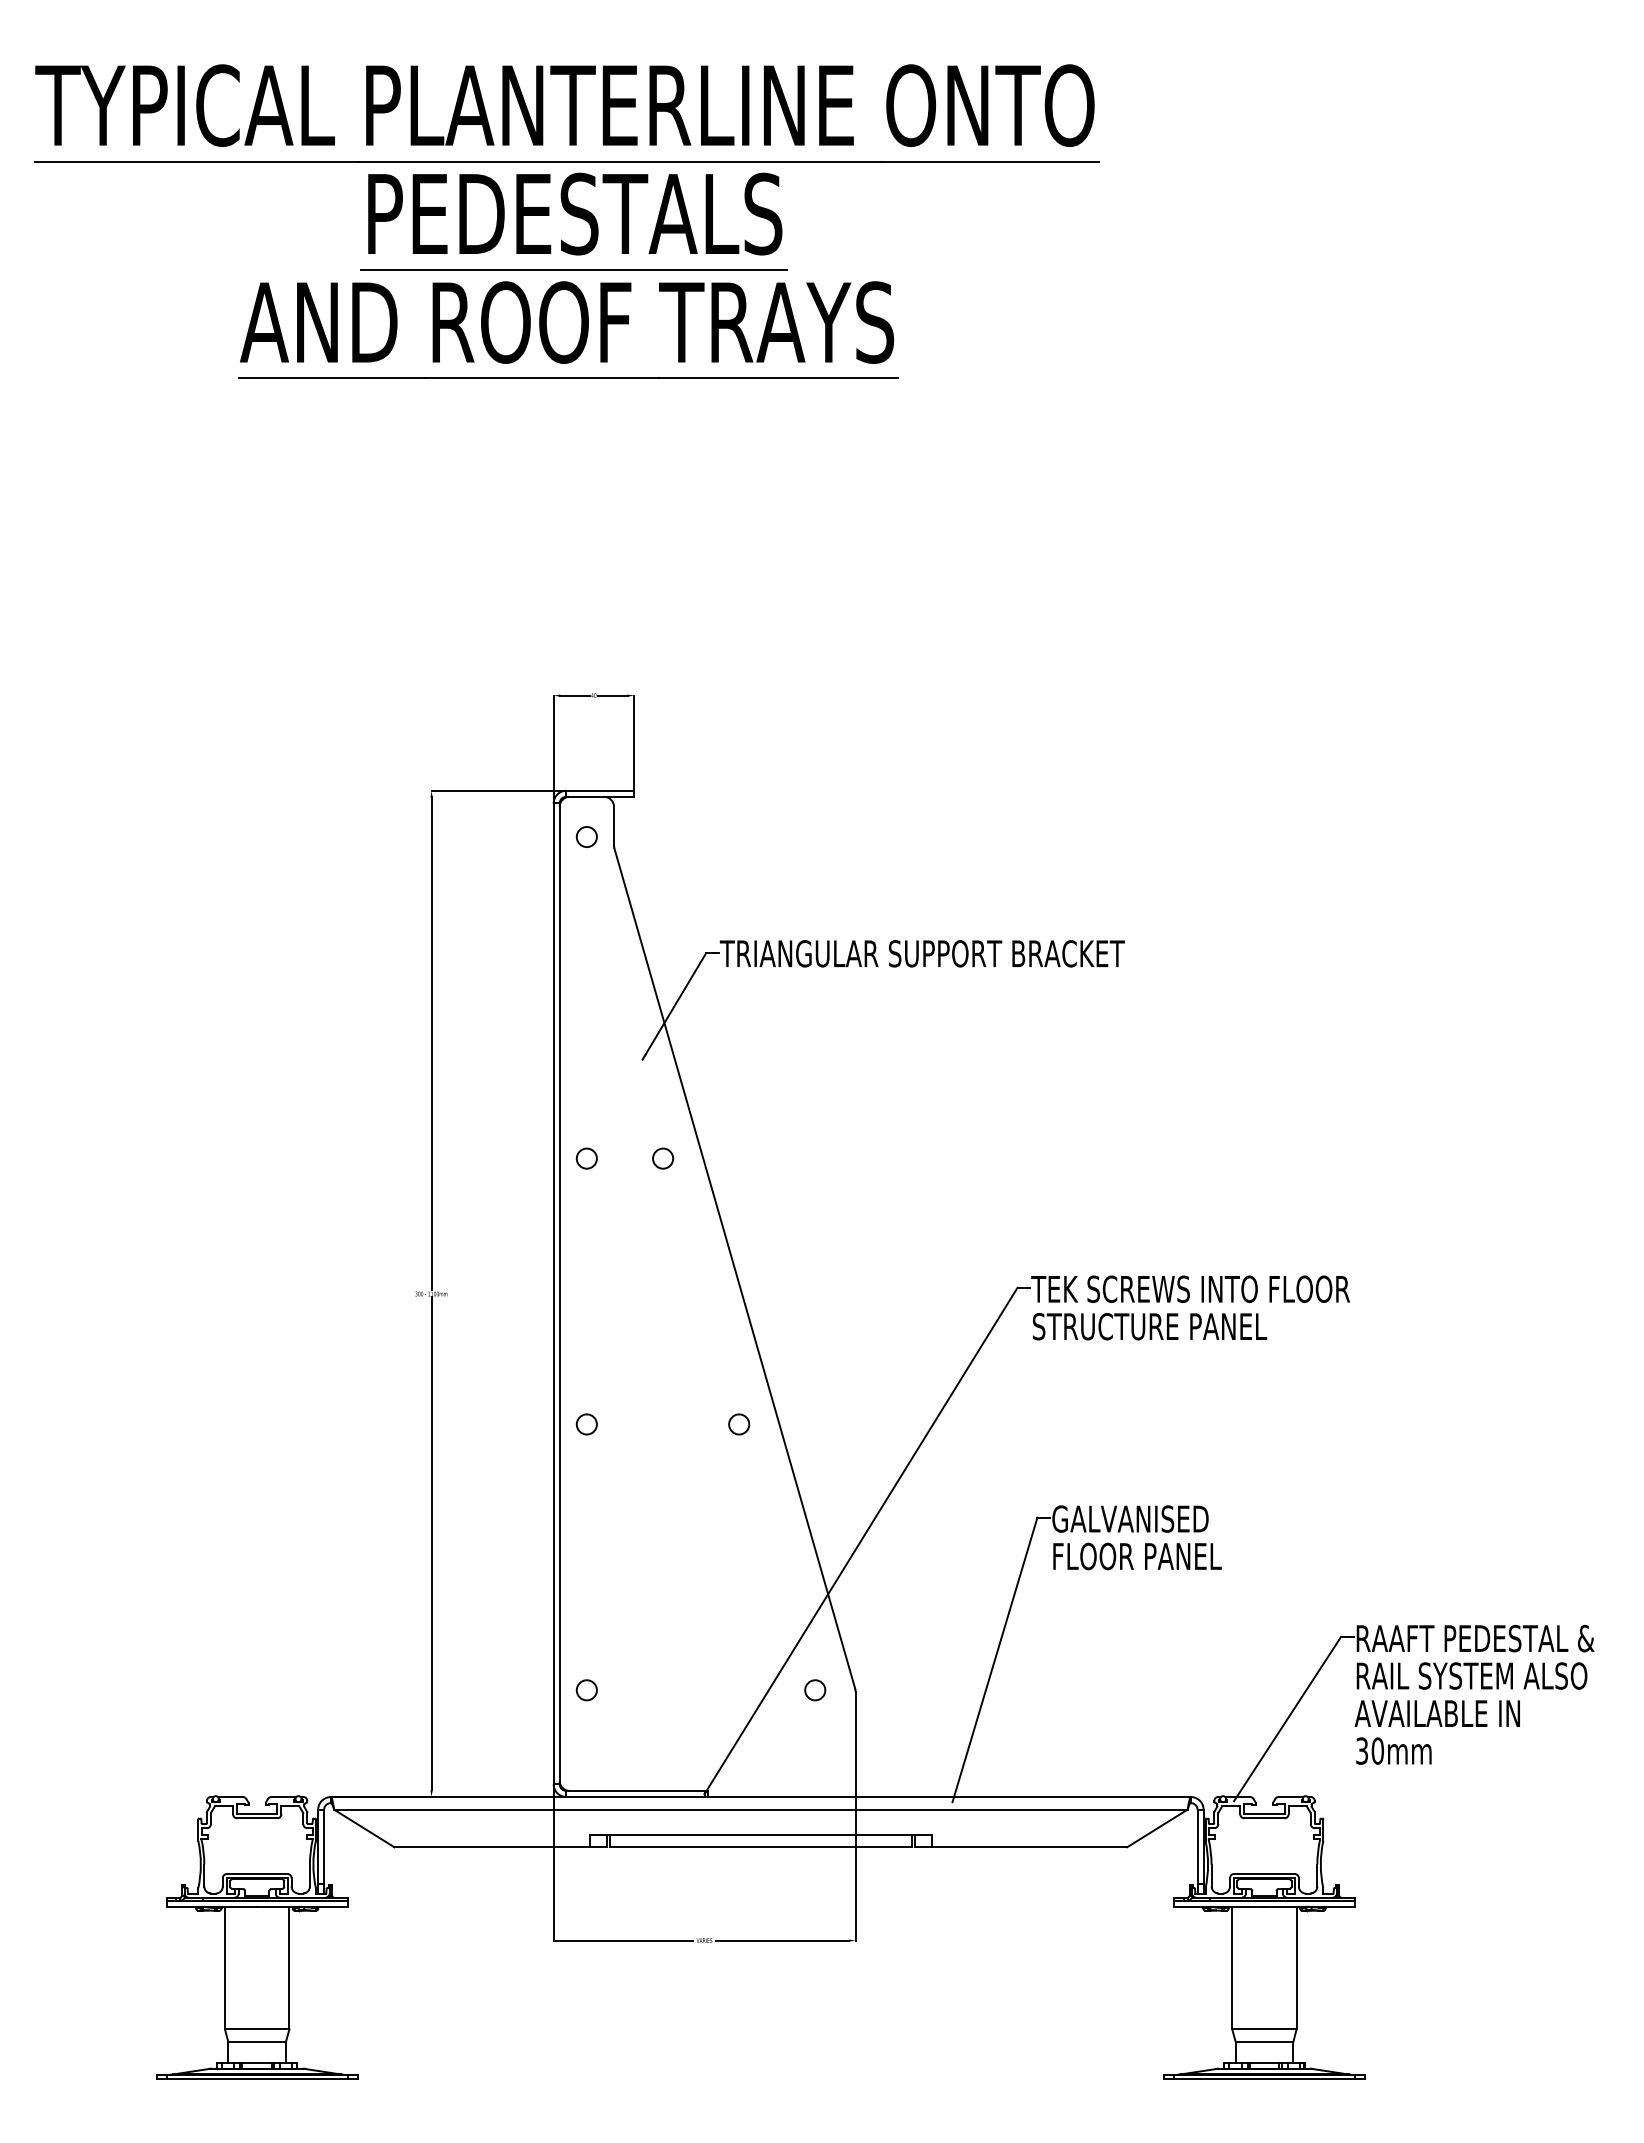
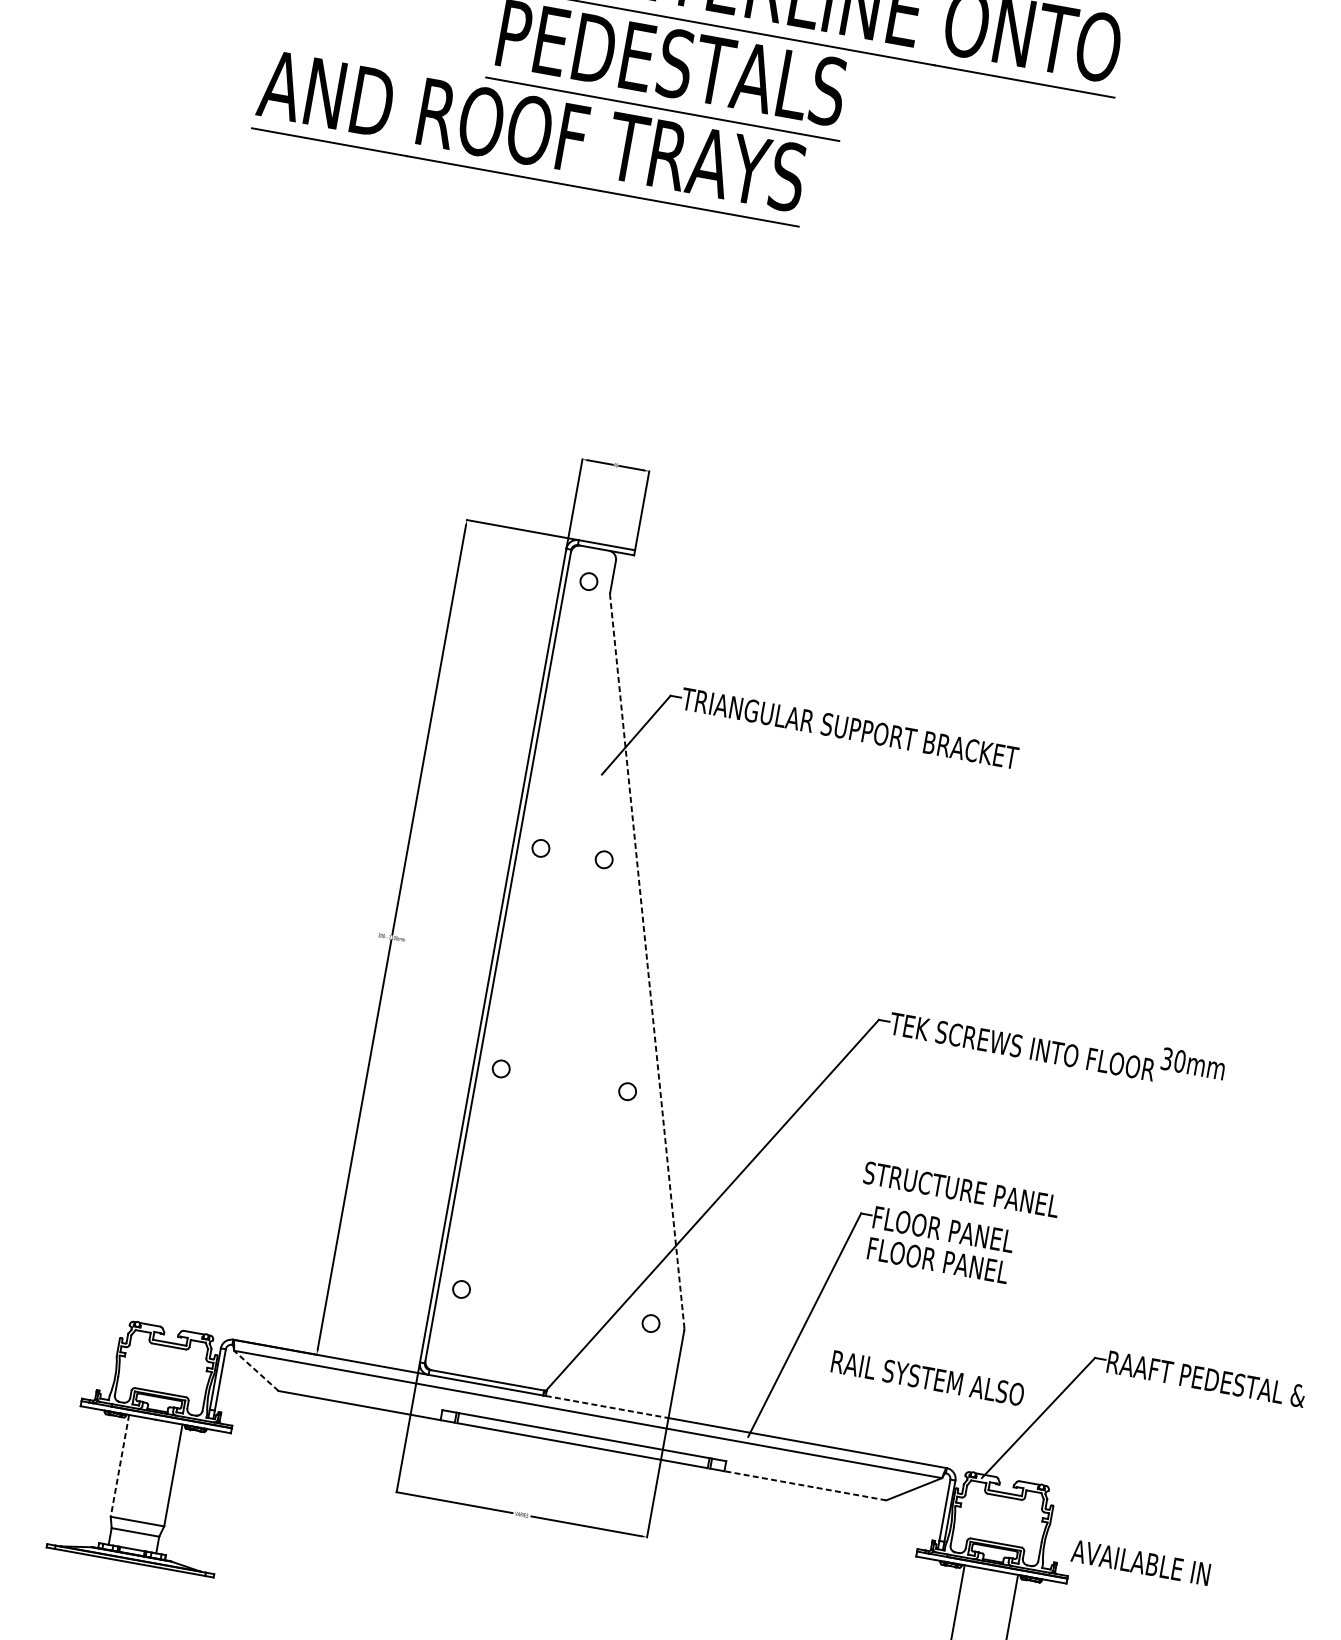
part: (568, 329) -> (532, 136), moved
line: (734, 1268) -> (647, 961), solid -> dashed
text: (1149, 1326) -> (961, 1189), moved
text: (1136, 1518) -> (943, 1228), GALVANISED -> FLOOR PANEL
text: (1471, 1675) -> (927, 1377), moved
text: (1436, 1713) -> (1140, 1562), moved
text: (1393, 1750) -> (1193, 1063), moved
line: (781, 1796) -> (607, 1406), solid -> dashed
line: (364, 1828) -> (256, 1370), solid -> dashed
line: (1029, 1847) -> (805, 1485), solid -> dashed
line: (225, 1968) -> (120, 1466), solid -> dashed

